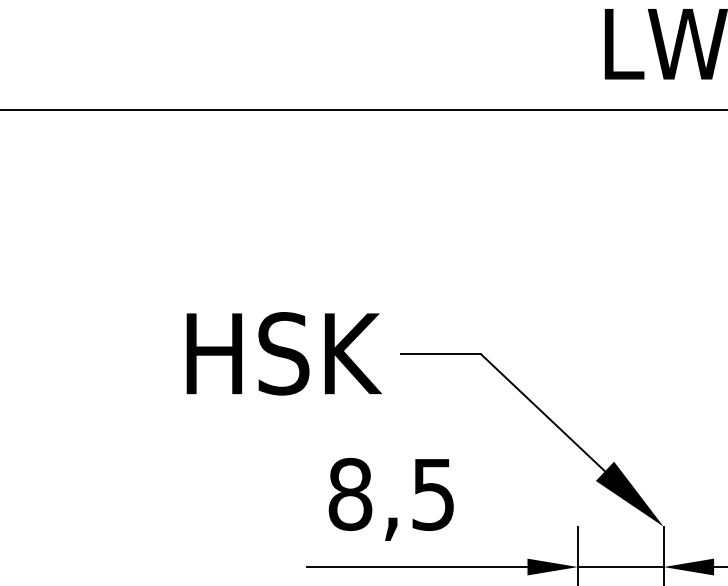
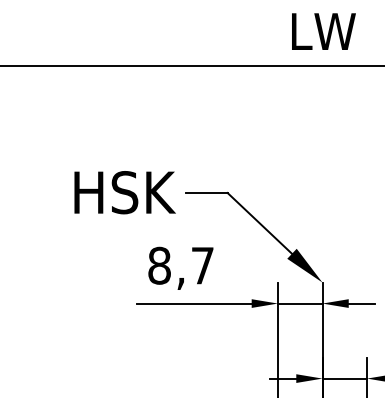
text: (432, 493) -> (202, 265), 8,5 -> 8,7

